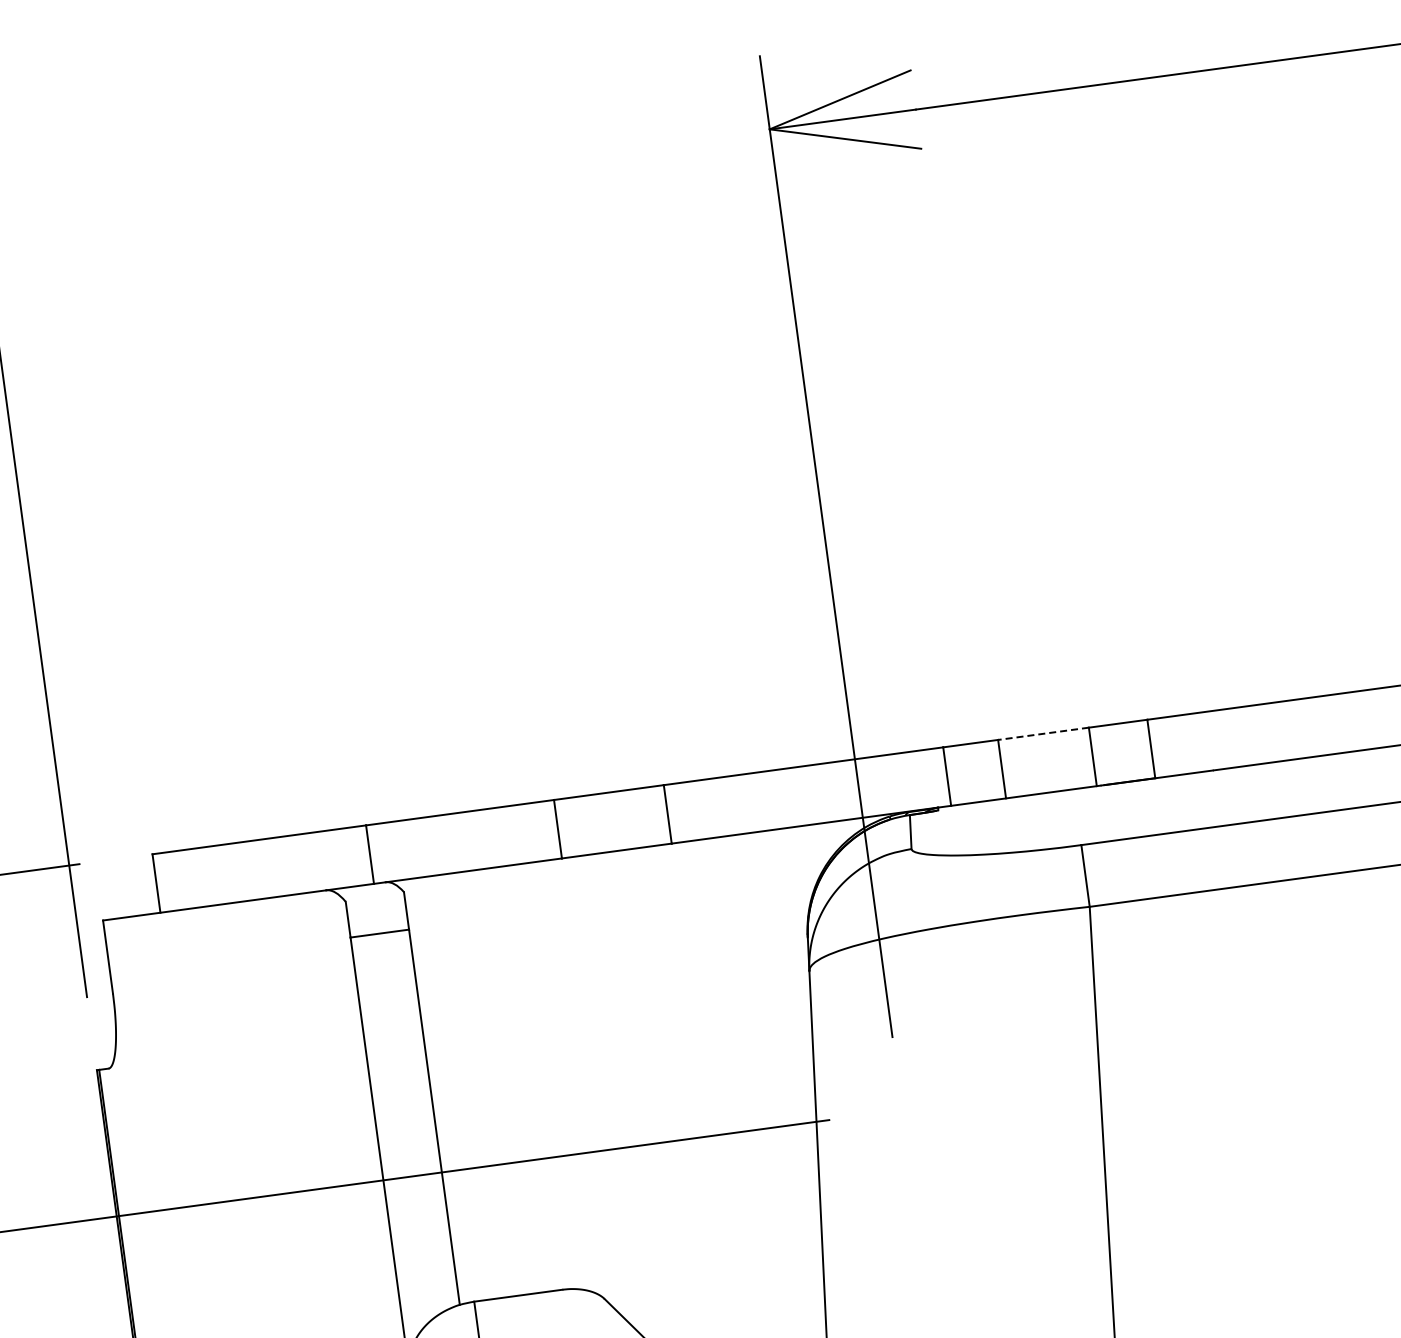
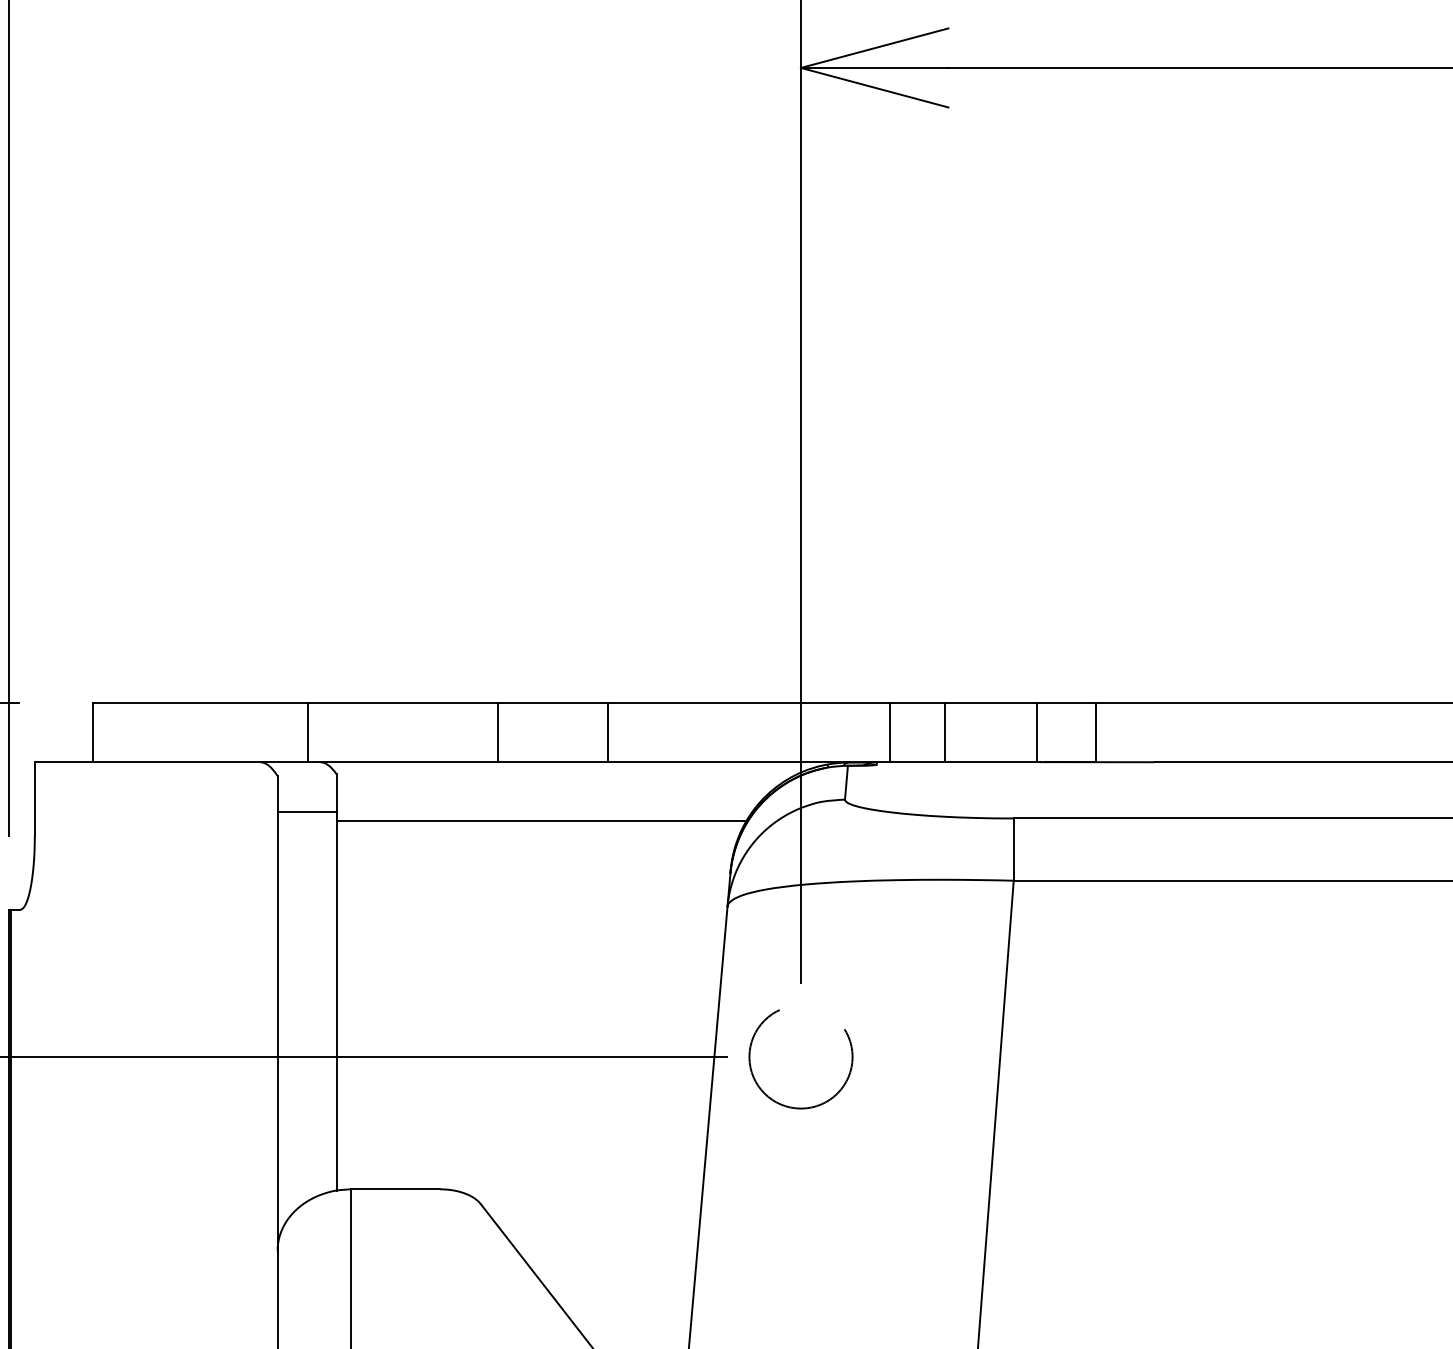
line: (1043, 734) -> (991, 703), dashed -> solid
line: (613, 911) -> (541, 821), added
circle: (902, 1112) -> (800, 1059), added

